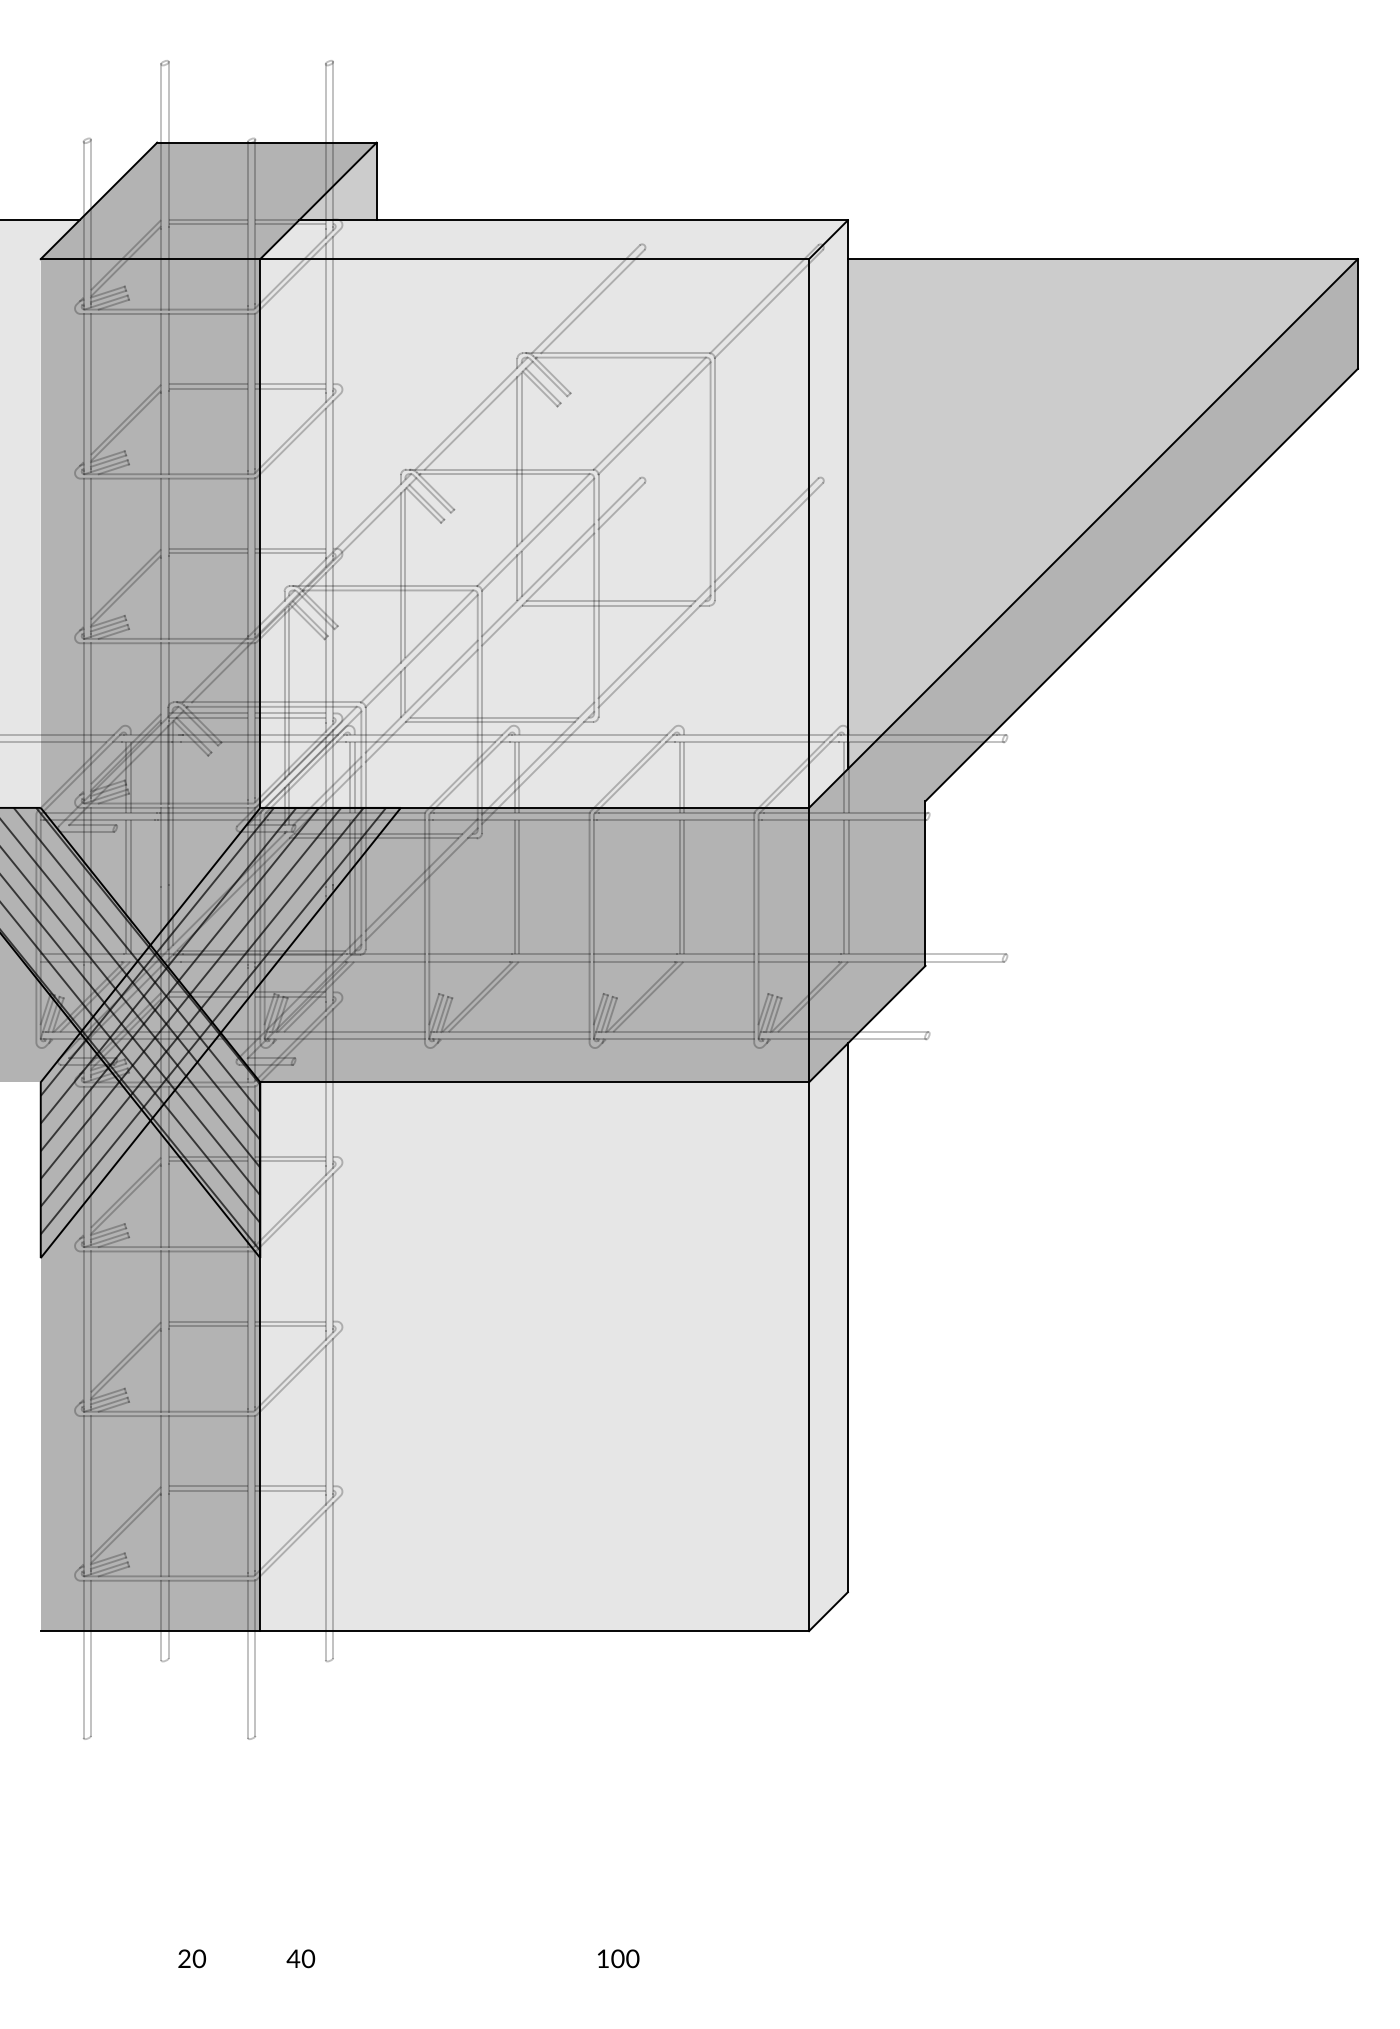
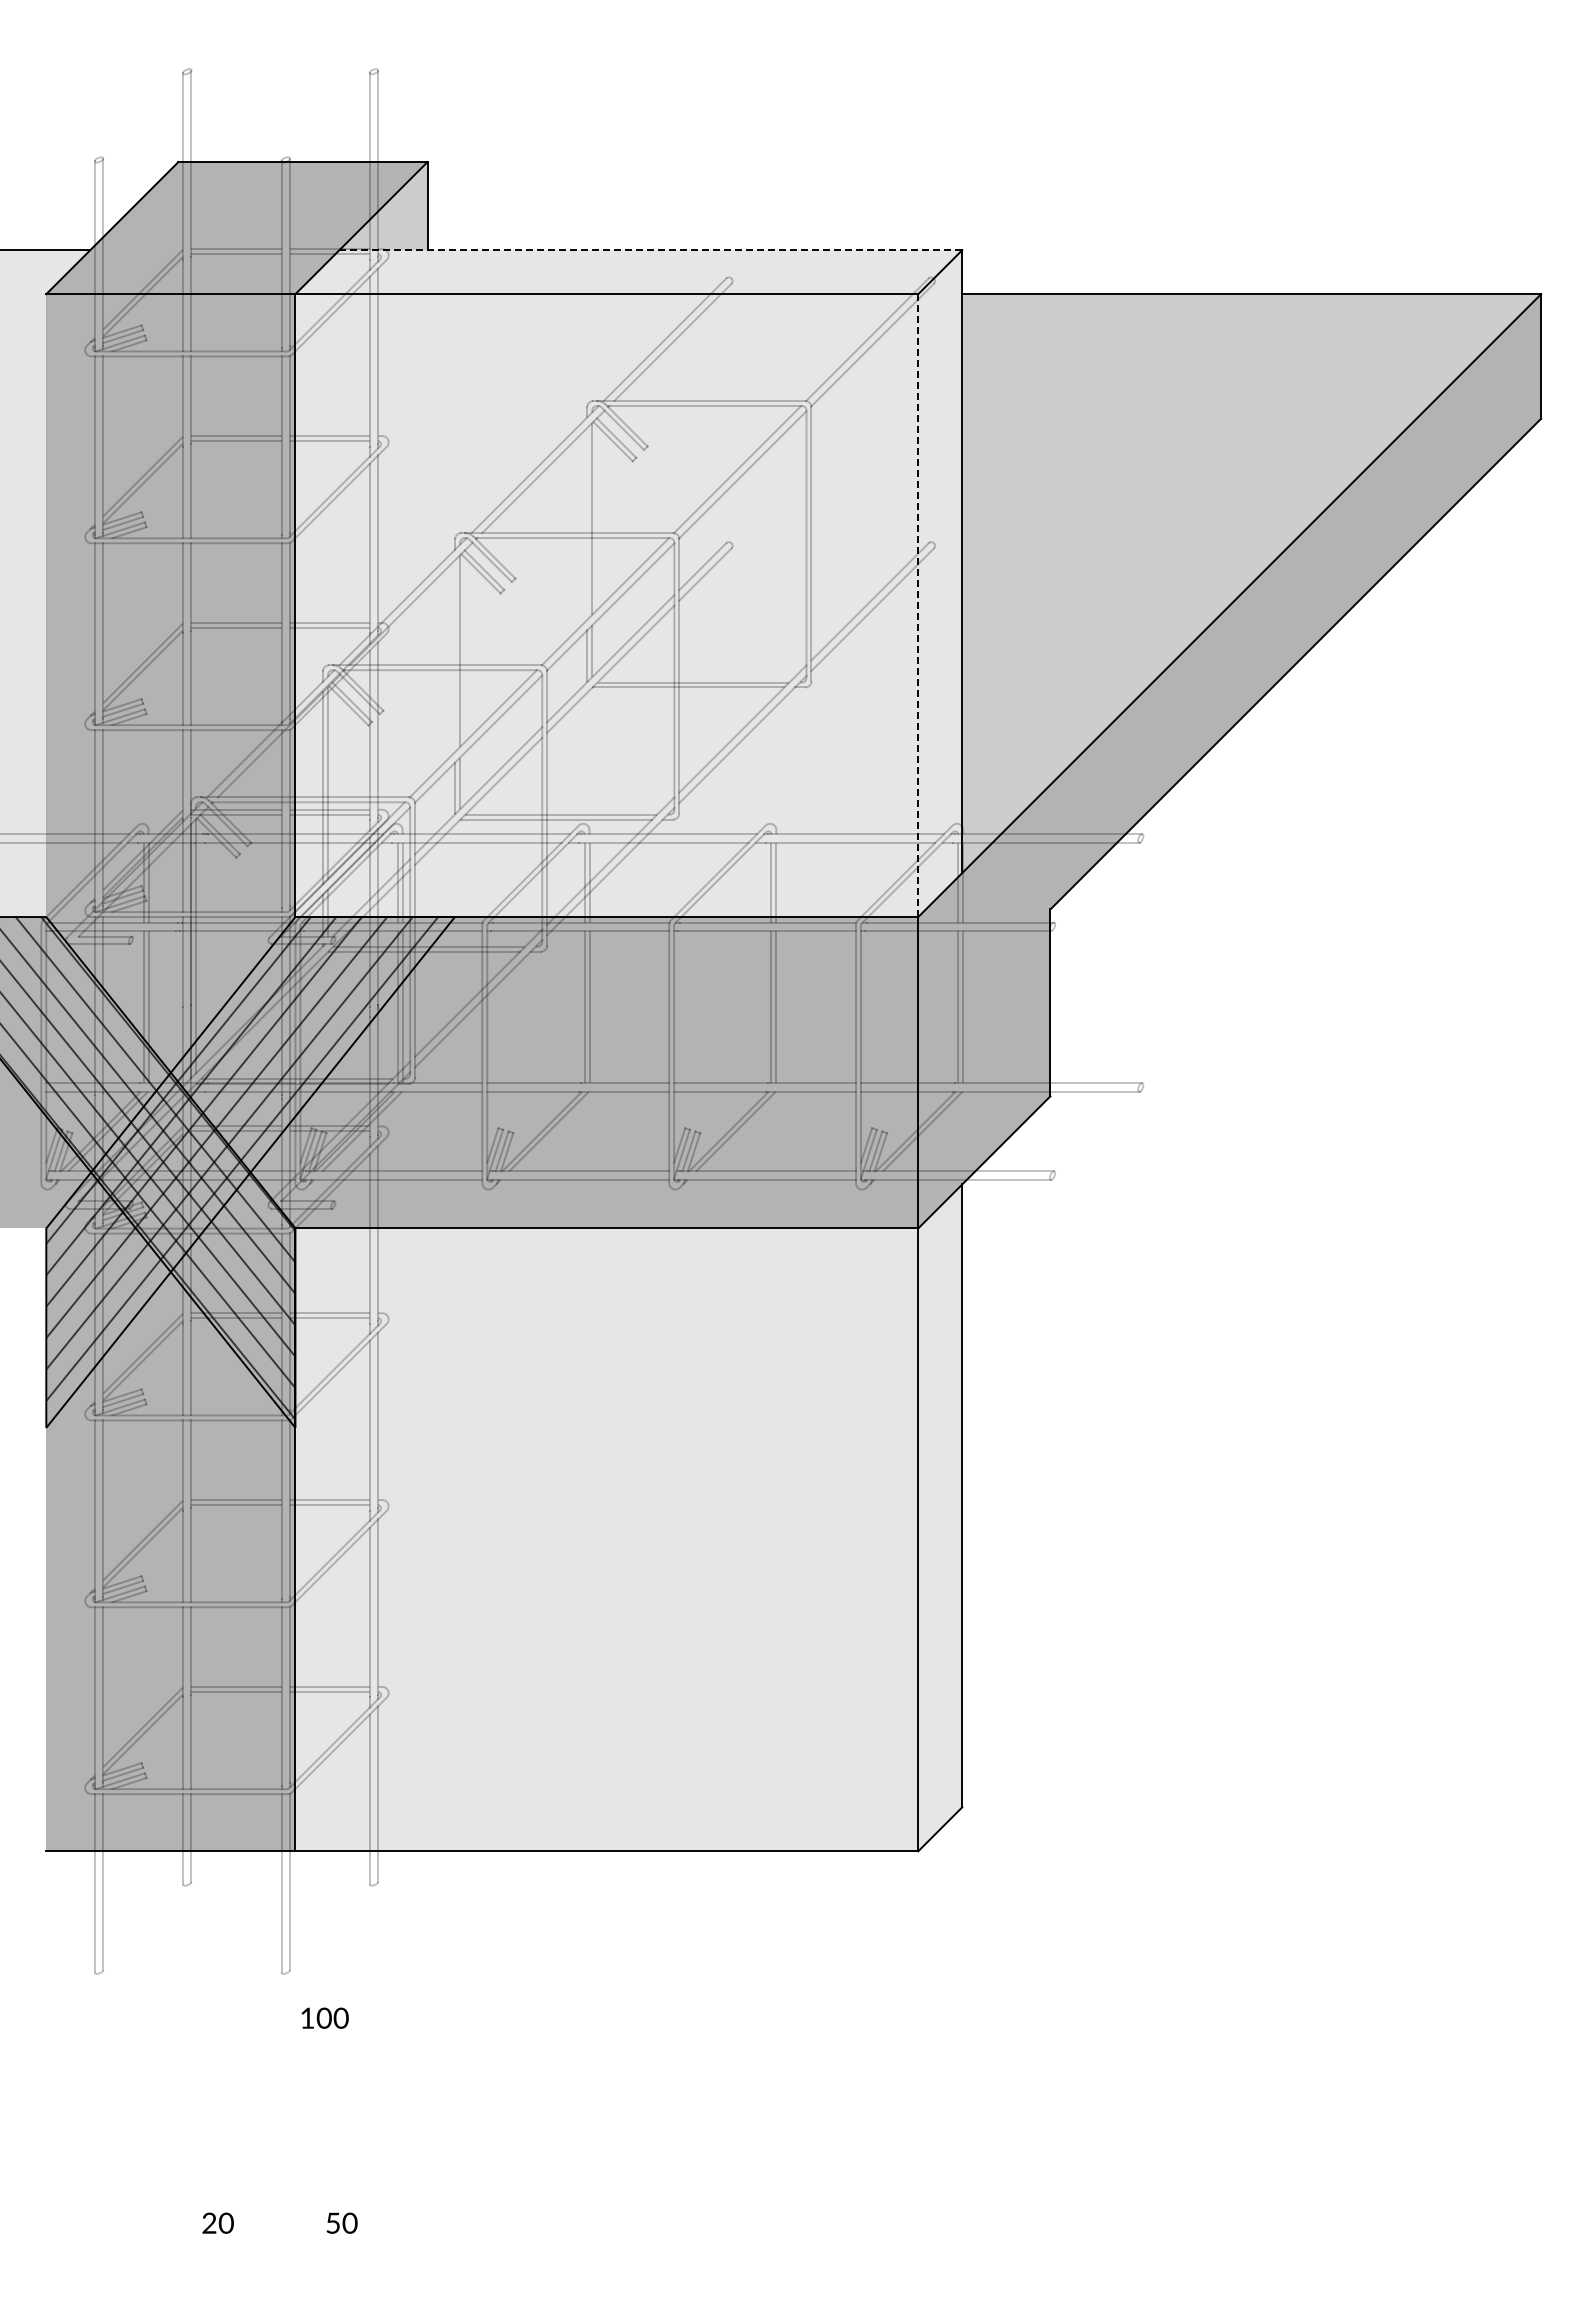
line: (574, 220) -> (651, 250), solid -> dashed
line: (517, 461) -> (587, 523), removed
line: (809, 533) -> (918, 605), solid -> dashed
line: (401, 578) -> (455, 656), removed
text: (292, 1958) -> (332, 2222), 40 -> 50
text: (618, 1958) -> (324, 2017), moved

